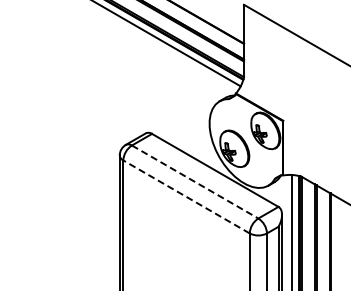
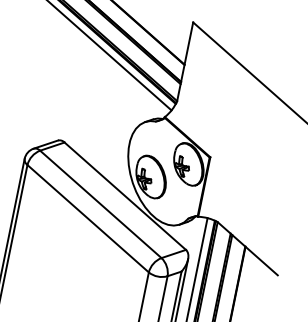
line: (195, 182) -> (101, 204), dashed -> solid
line: (186, 196) -> (88, 218), dashed -> solid

